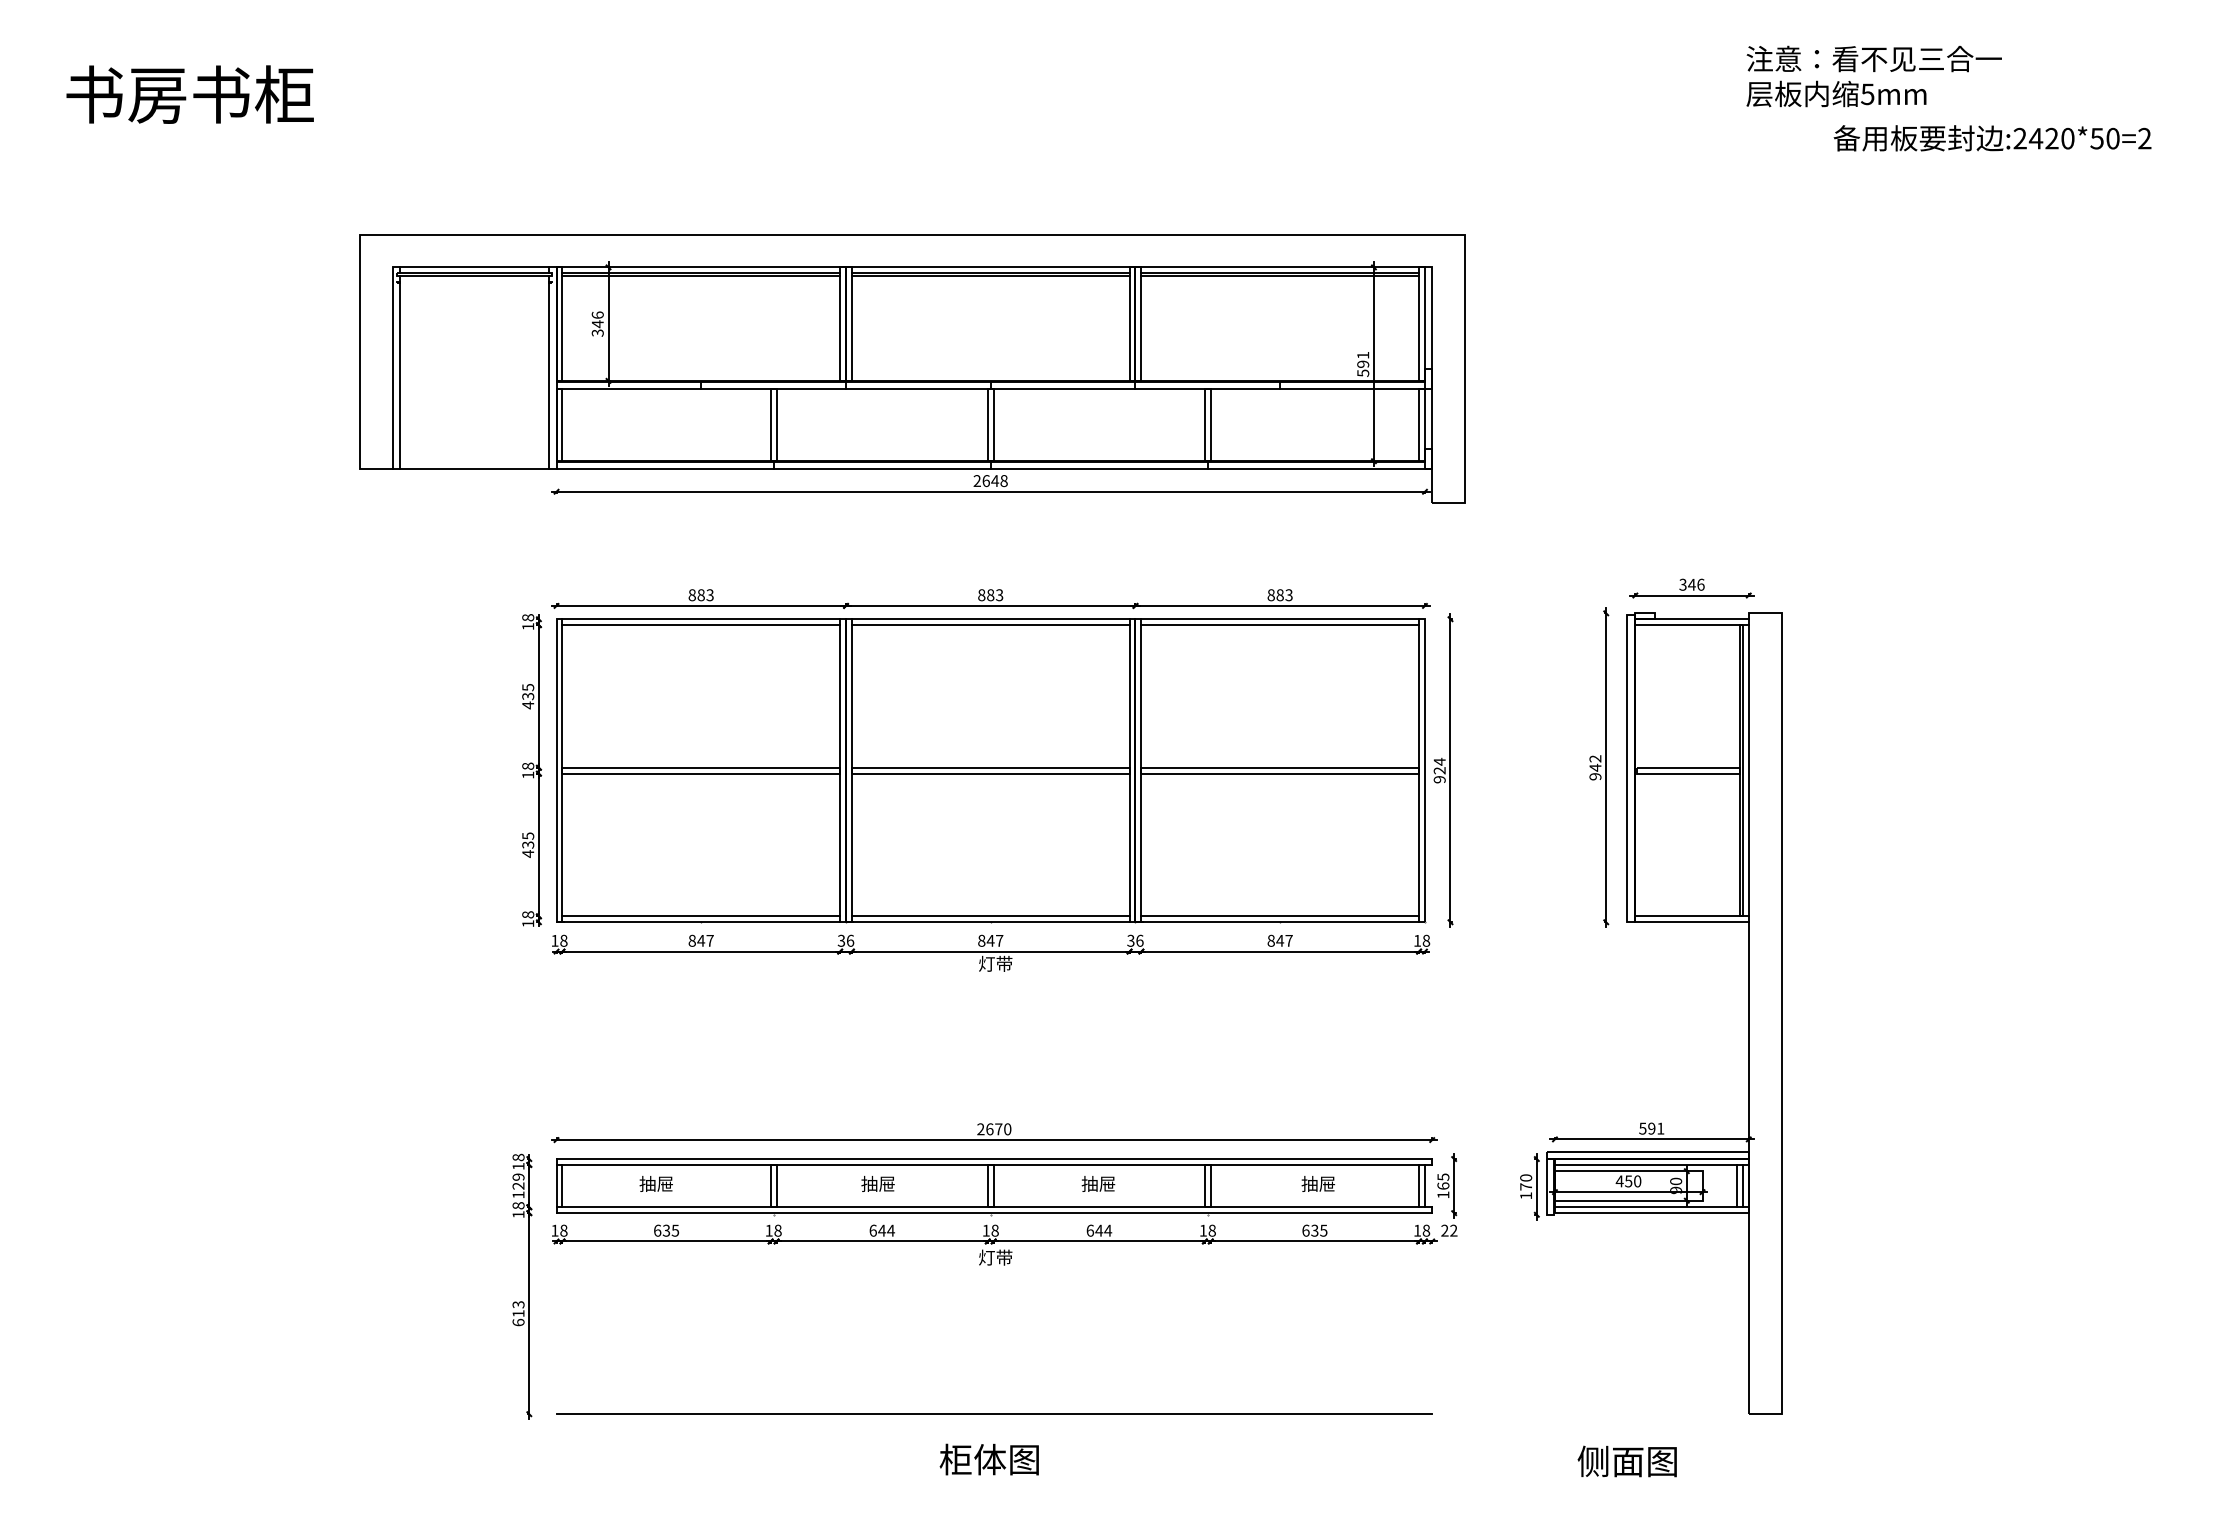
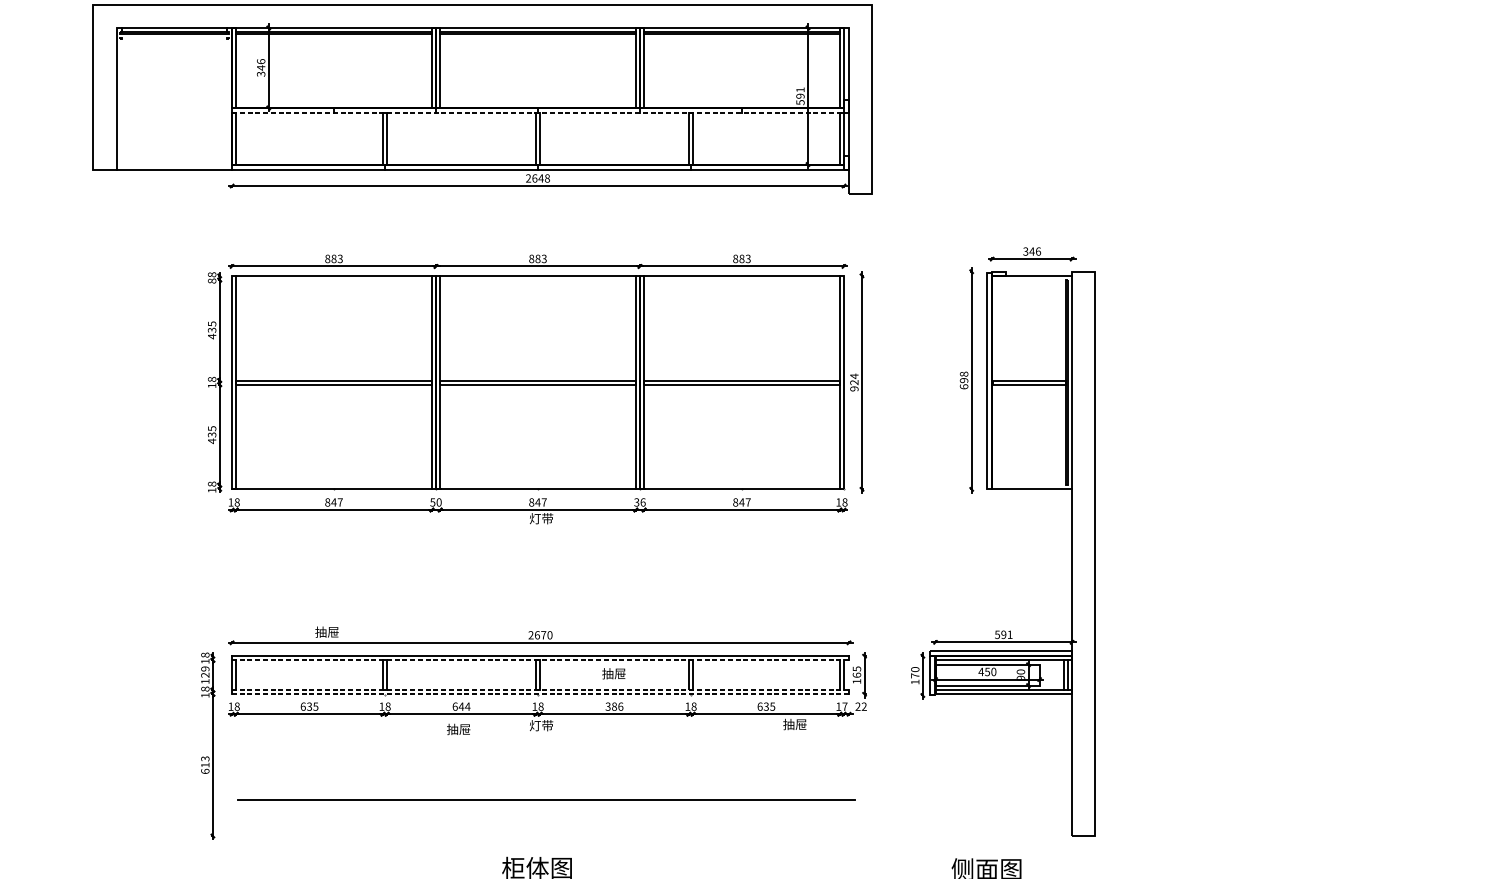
line: (399, 372) -> (121, 102), removed
line: (549, 372) -> (227, 102), removed
line: (991, 388) -> (538, 113), solid -> dashed
line: (701, 625) -> (334, 280), removed
line: (990, 625) -> (537, 280), removed
line: (1280, 625) -> (742, 280), removed
line: (1691, 625) -> (1031, 280), removed
text: (528, 626) -> (212, 280), 18 -> 88
text: (1595, 767) -> (964, 380), 942 -> 698
line: (701, 916) -> (334, 485), removed
line: (990, 916) -> (537, 485), removed
line: (1280, 916) -> (742, 485), removed
line: (1691, 916) -> (1031, 485), removed
text: (846, 940) -> (436, 502), 36 -> 50
line: (994, 1164) -> (540, 660), solid -> dashed
text: (655, 1183) -> (326, 631), moved
text: (877, 1183) -> (458, 729), moved
text: (1317, 1183) -> (794, 724), moved
line: (994, 1207) -> (540, 690), solid -> dashed
line: (994, 1213) -> (540, 694), solid -> dashed
text: (1099, 1230) -> (614, 706), 644 -> 386
text: (1426, 1230) -> (845, 706), 18 -> 17
line: (994, 1413) -> (546, 799), moved

